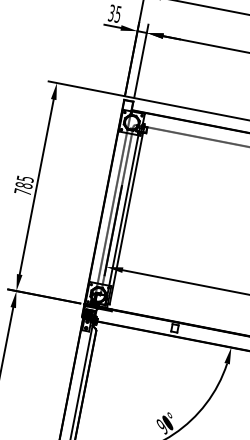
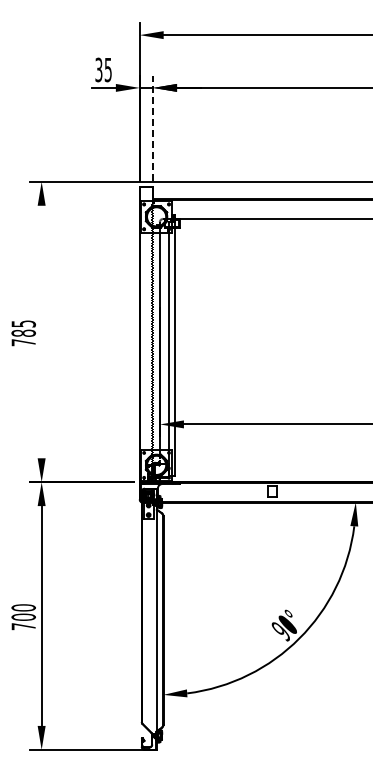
line: (141, 61) -> (153, 128), solid -> dashed
line: (36, 186) -> (41, 331), removed

